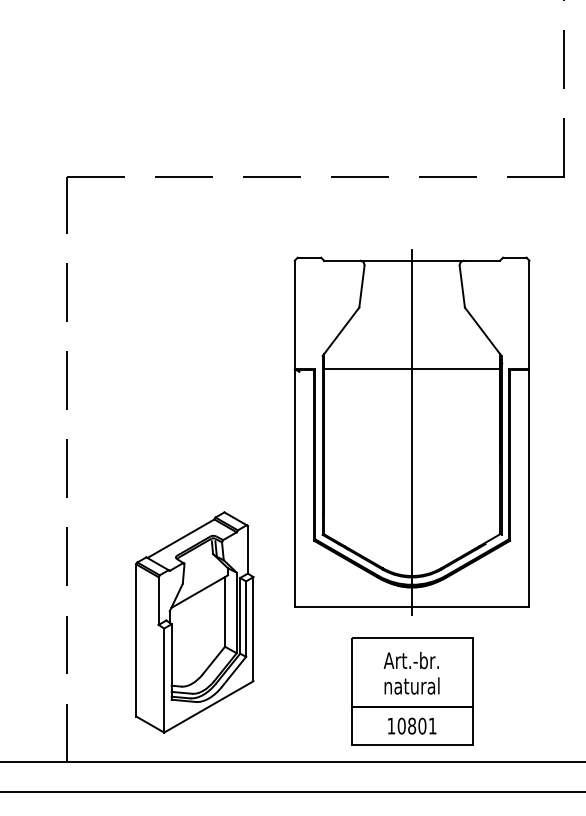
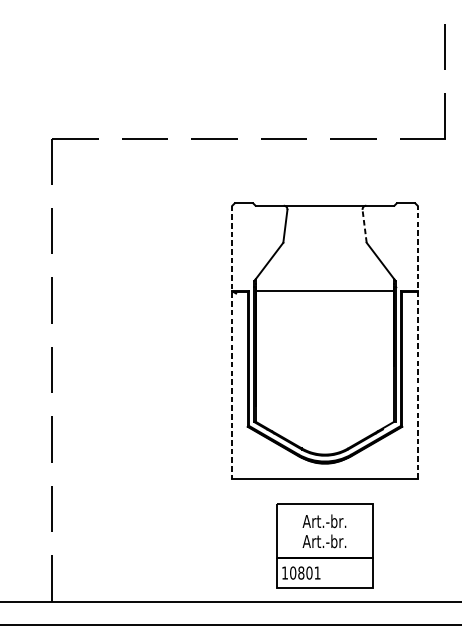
line: (462, 286) -> (364, 226), solid -> dashed
line: (412, 432) -> (325, 341), removed
line: (529, 433) -> (417, 342), solid -> dashed
line: (294, 434) -> (232, 342), solid -> dashed
part: (194, 622) -> (153, 491), removed
text: (411, 685) -> (324, 541), natural -> Art.-br.
text: (412, 725) -> (301, 572), moved

